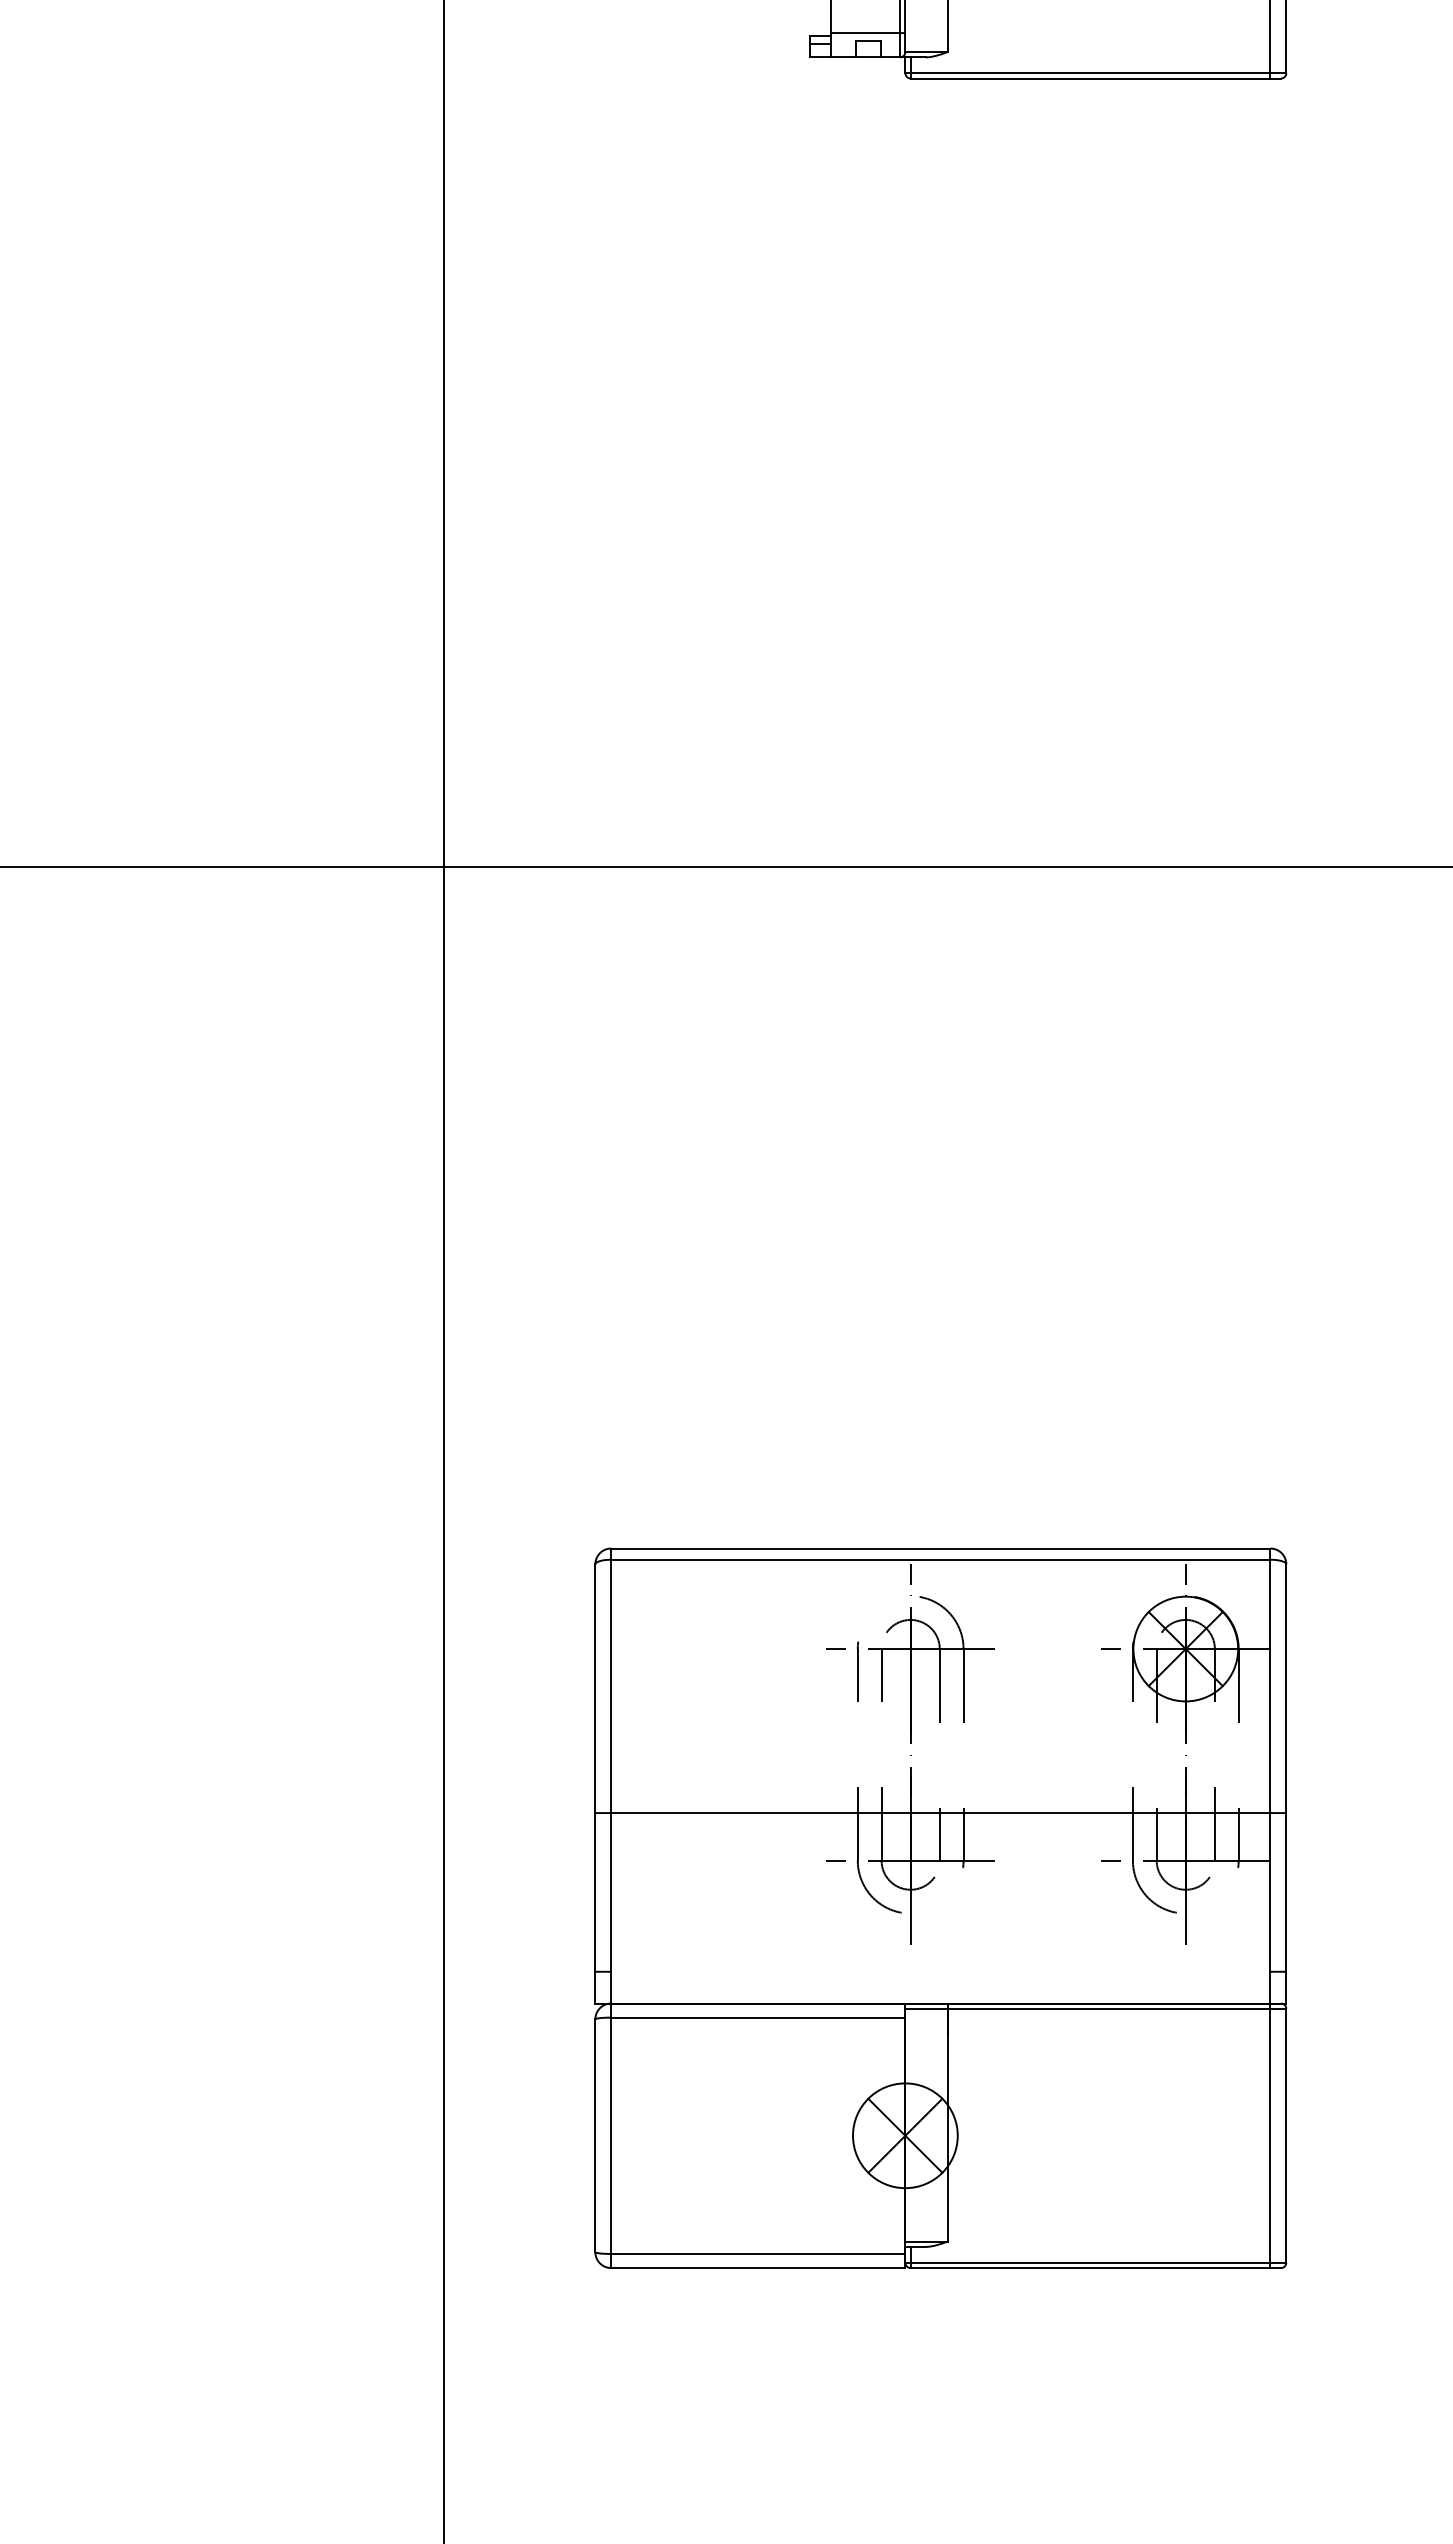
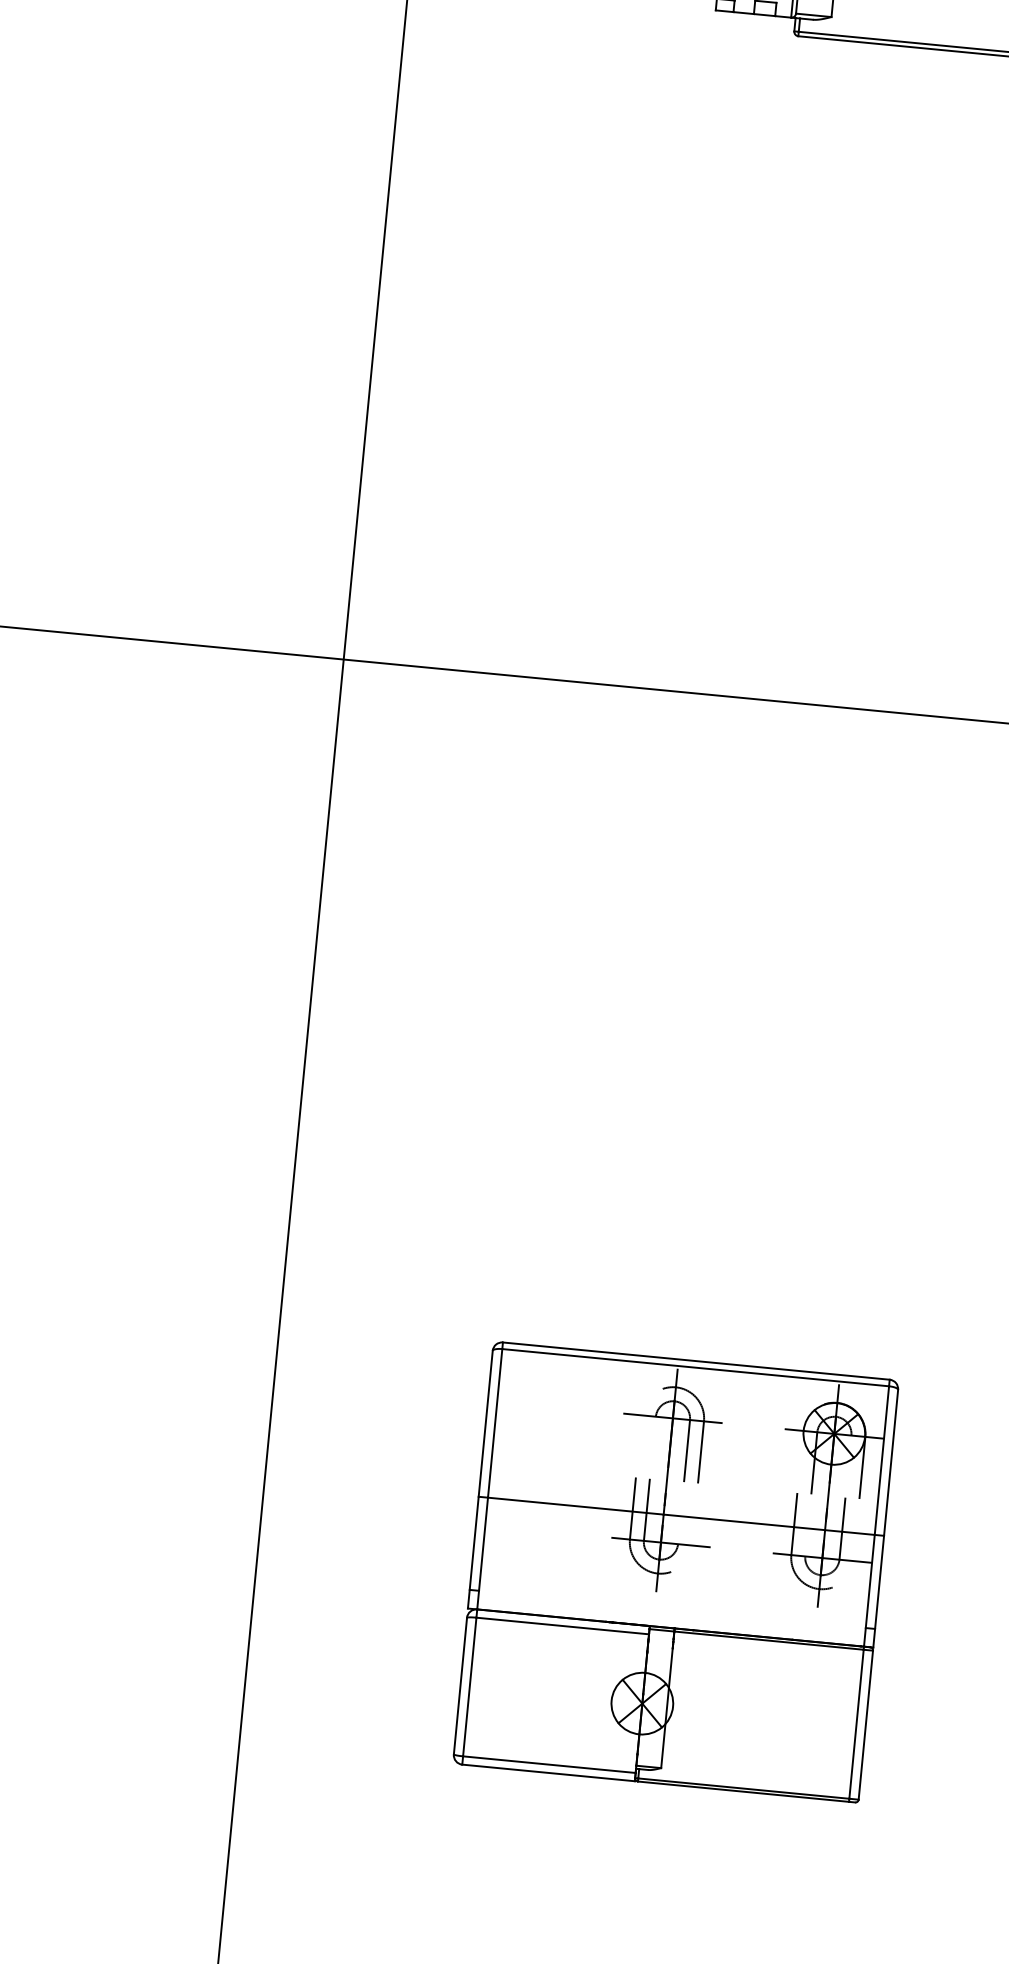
part: (940, 1907) -> (675, 1571), size x0.7

